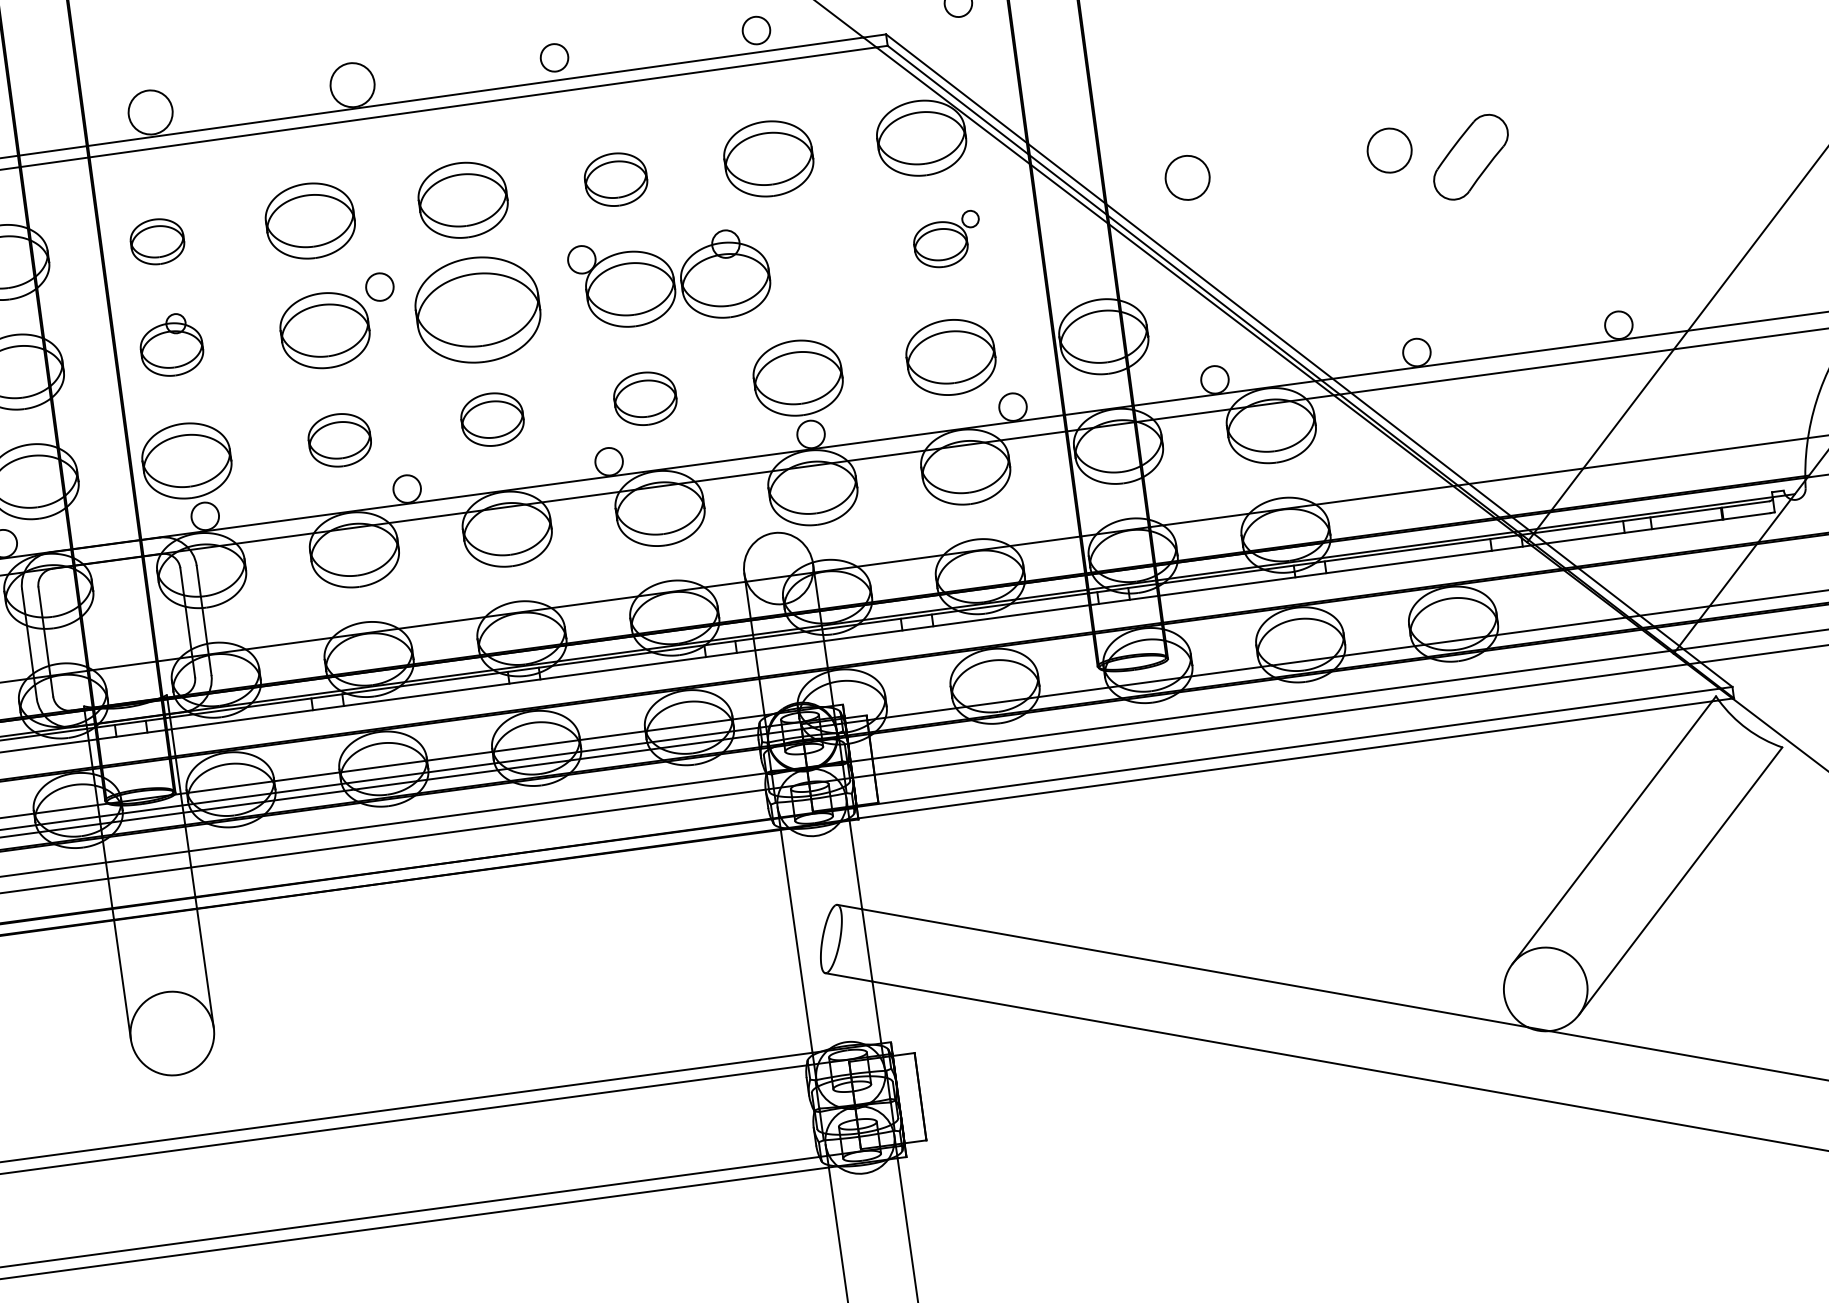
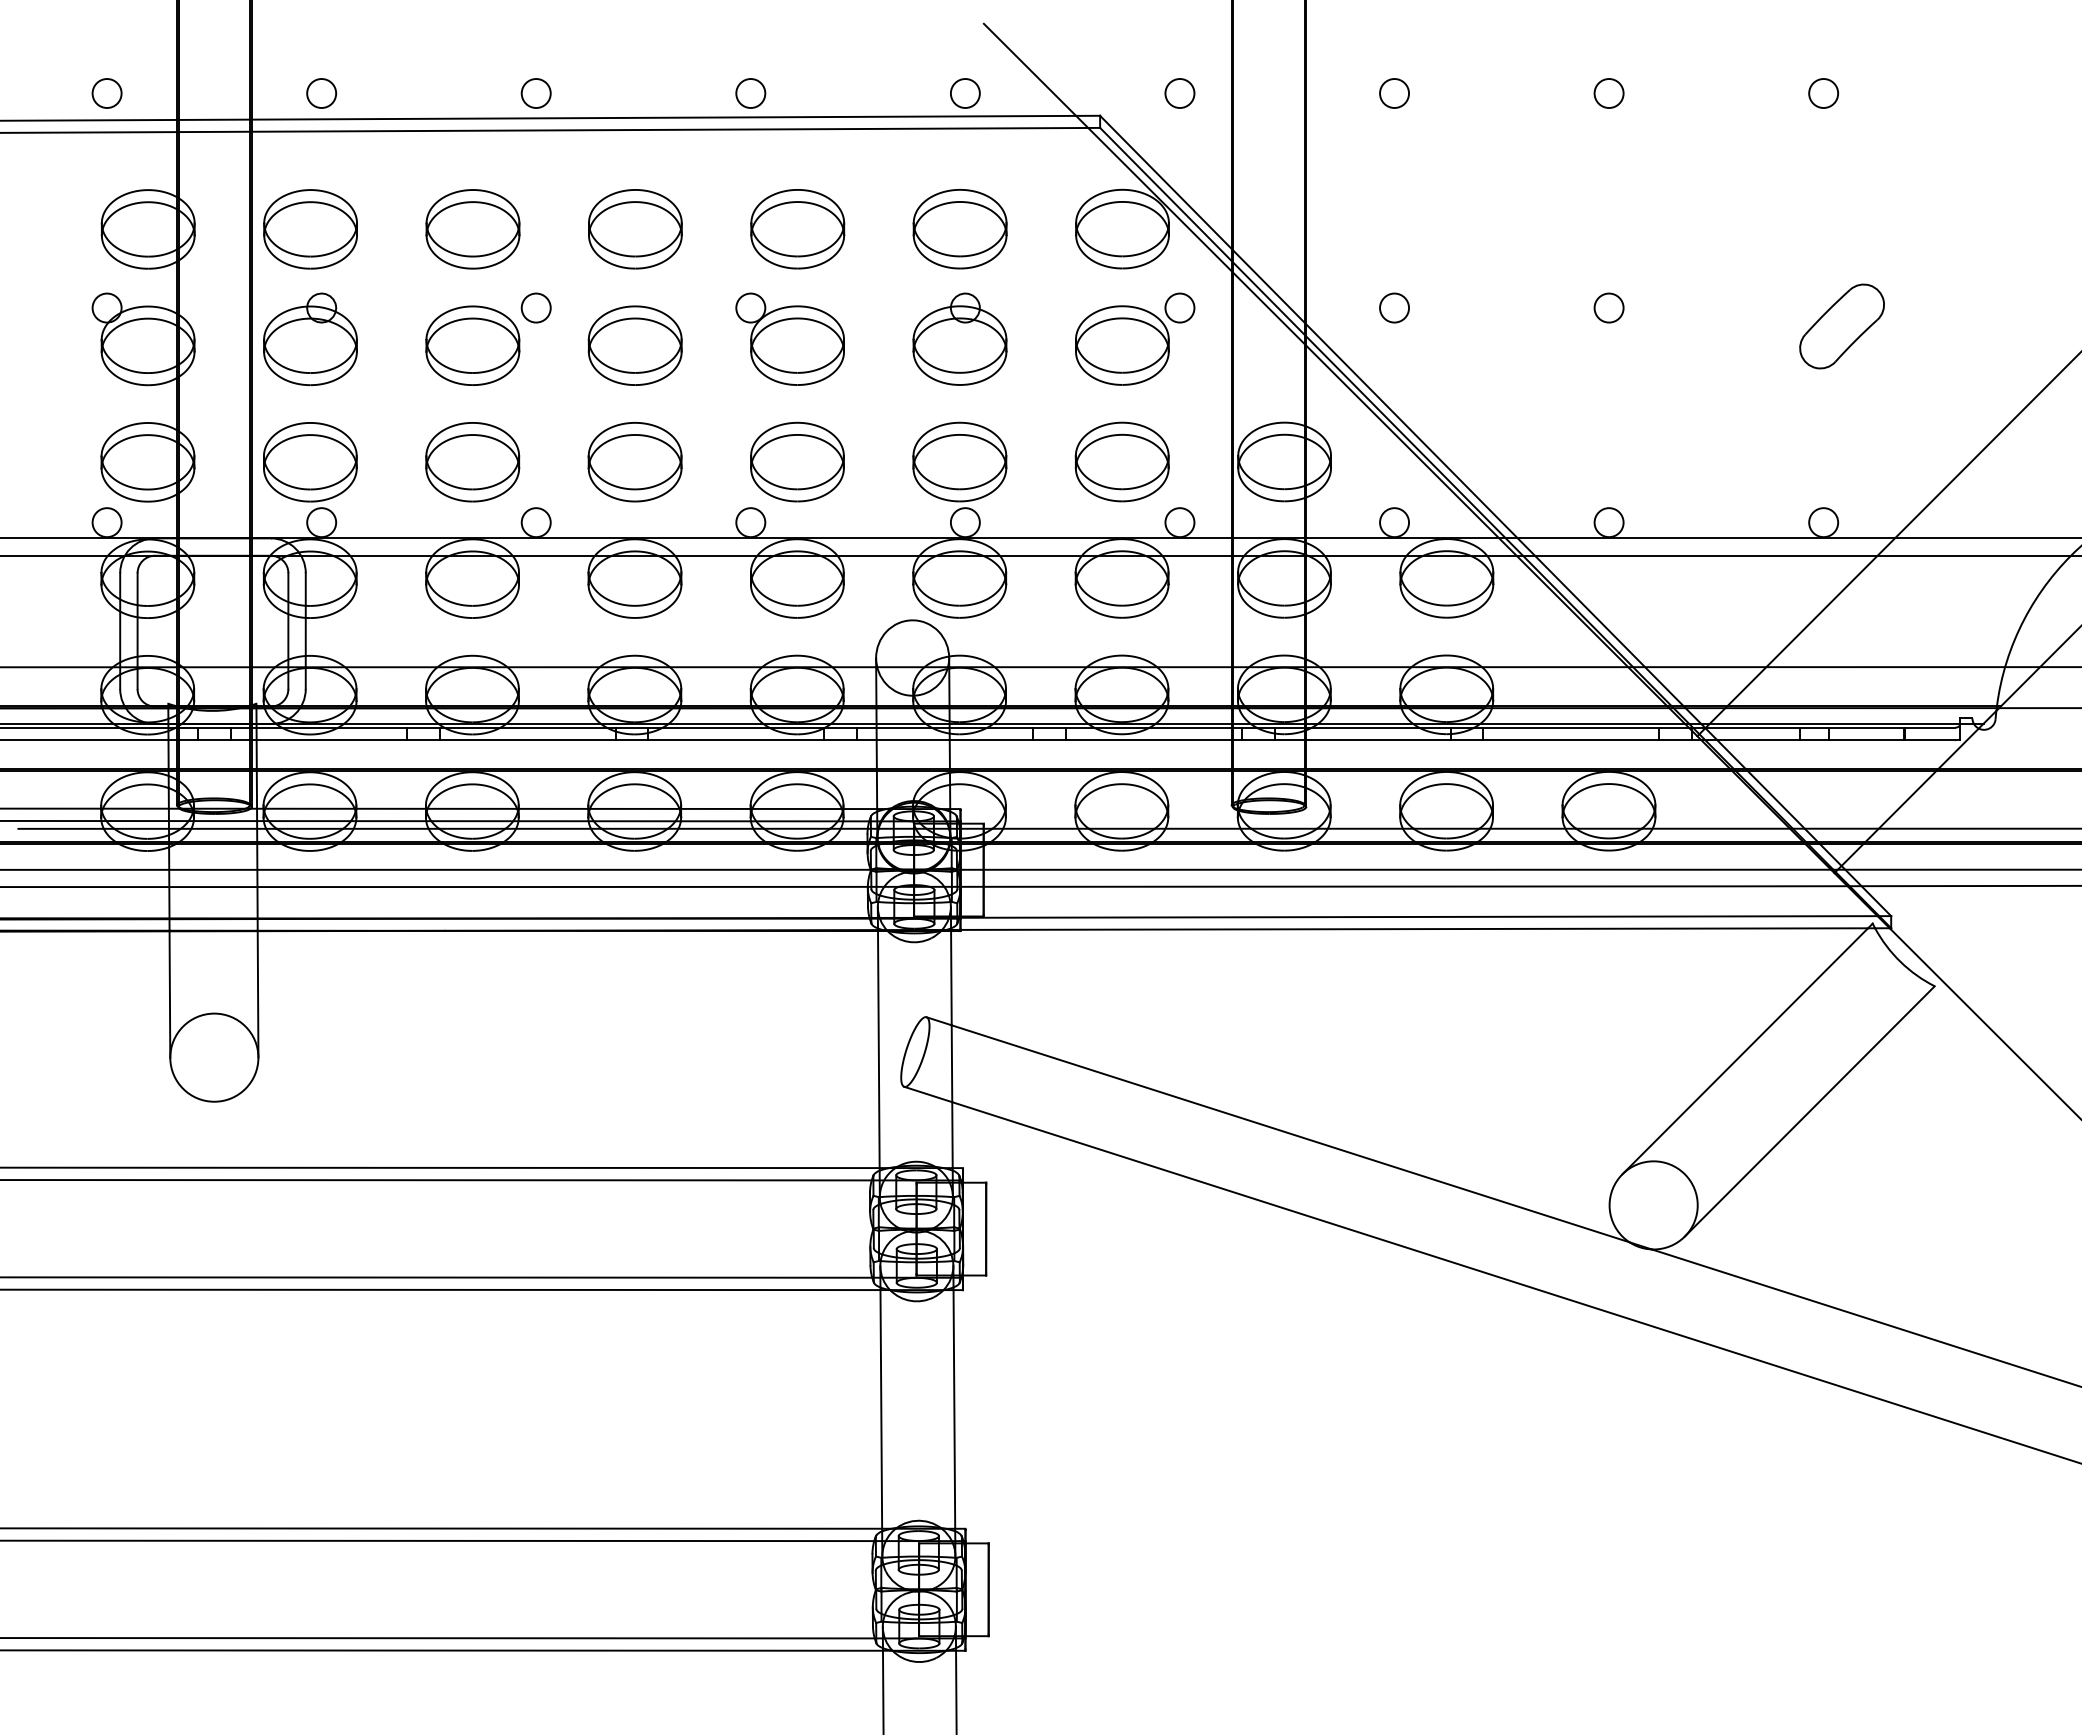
circle: (351, 85) -> (535, 93), size x0.62
circle: (150, 112) -> (321, 93), size x0.62
circle: (1388, 150) -> (1608, 307), size x0.62
part: (1470, 157) -> (1841, 326), moved
circle: (1187, 177) -> (1394, 307), size x0.62
part: (615, 179) -> (797, 229), size x1.43
part: (947, 239) -> (1135, 338), size x1.67
part: (157, 241) -> (310, 229), size x1.67
part: (724, 273) -> (959, 338), moved
part: (477, 309) -> (634, 345), size x0.71
part: (171, 345) -> (310, 339), size x1.43
part: (645, 398) -> (797, 461), size x1.43
part: (492, 419) -> (634, 462), size x1.43
part: (339, 440) -> (472, 462), size x1.43

